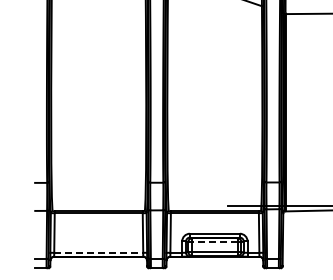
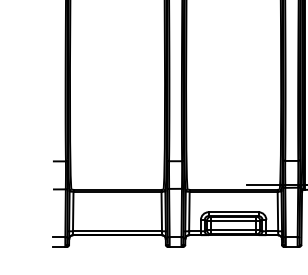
line: (214, 242) -> (233, 220), dashed -> solid
line: (98, 252) -> (117, 230), dashed -> solid

